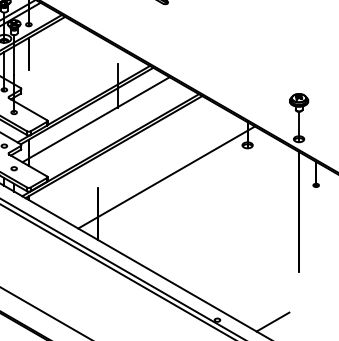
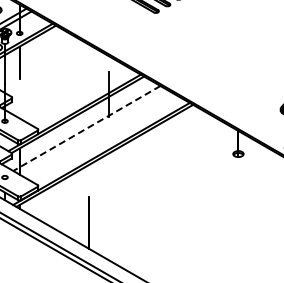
line: (96, 119) -> (87, 128), solid -> dashed
line: (166, 177) -> (157, 186), removed

